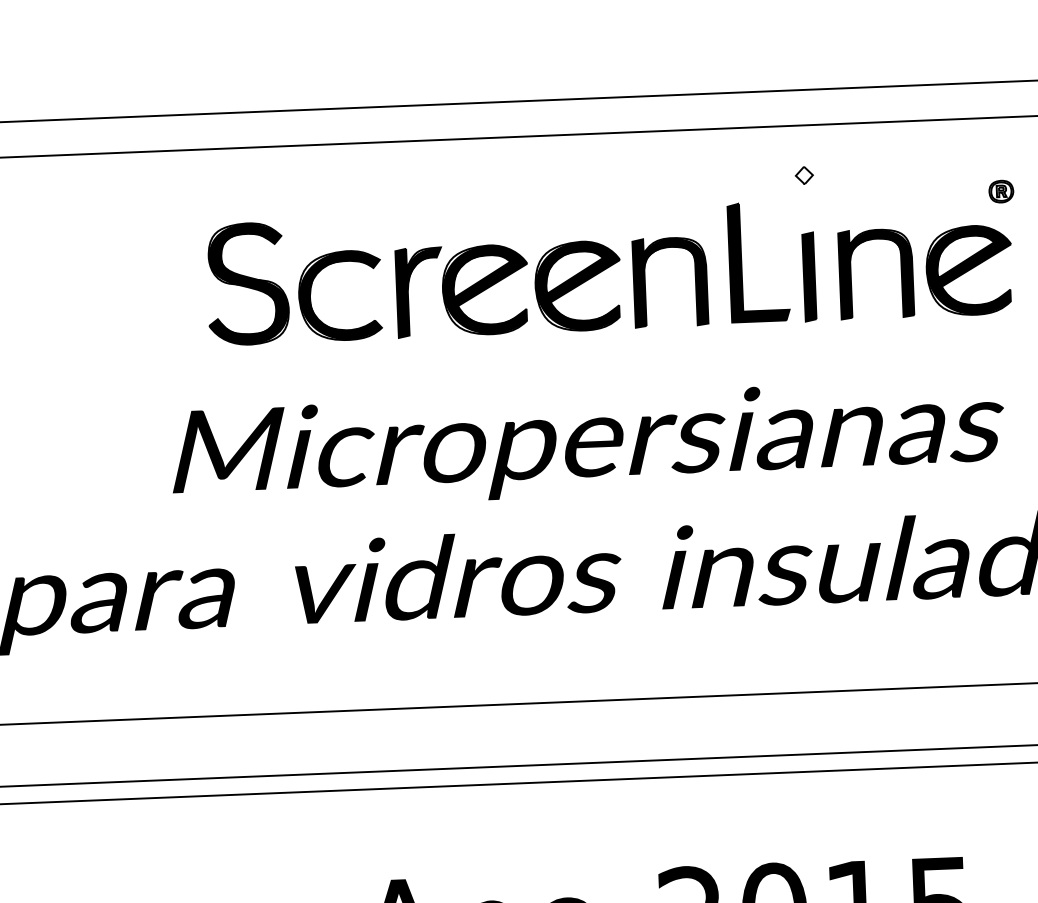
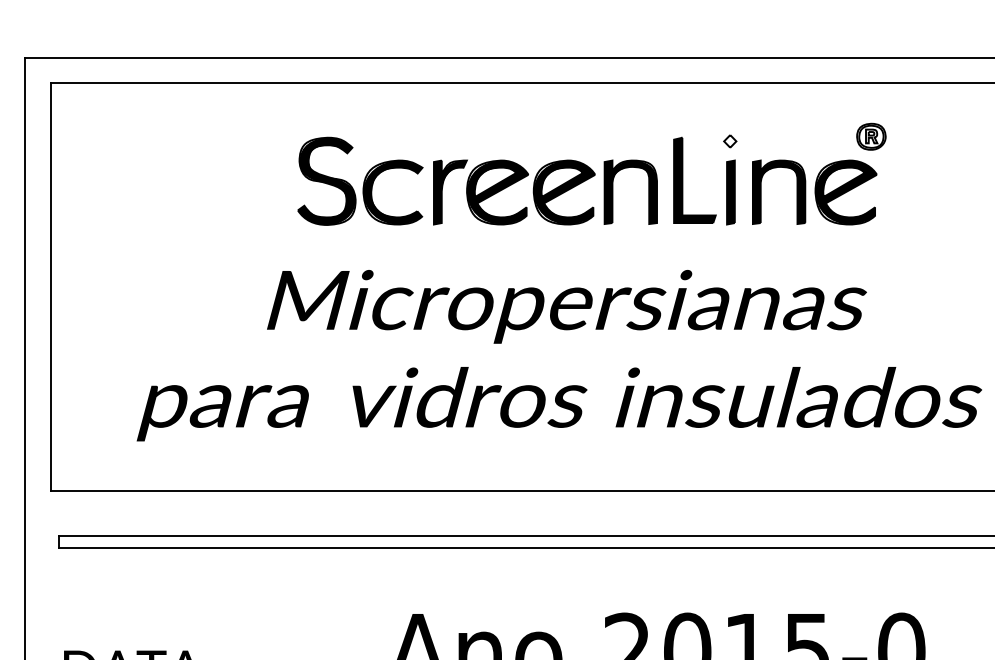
part: (804, 175) -> (730, 141), moved
part: (1001, 191) -> (871, 136), size x1.67

